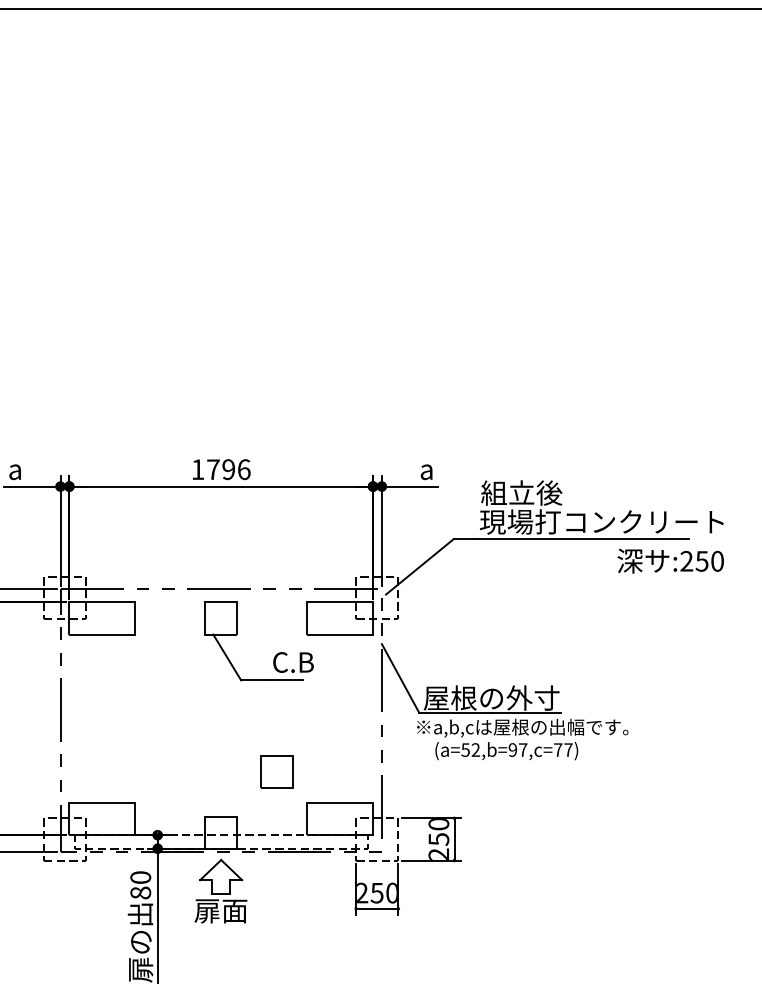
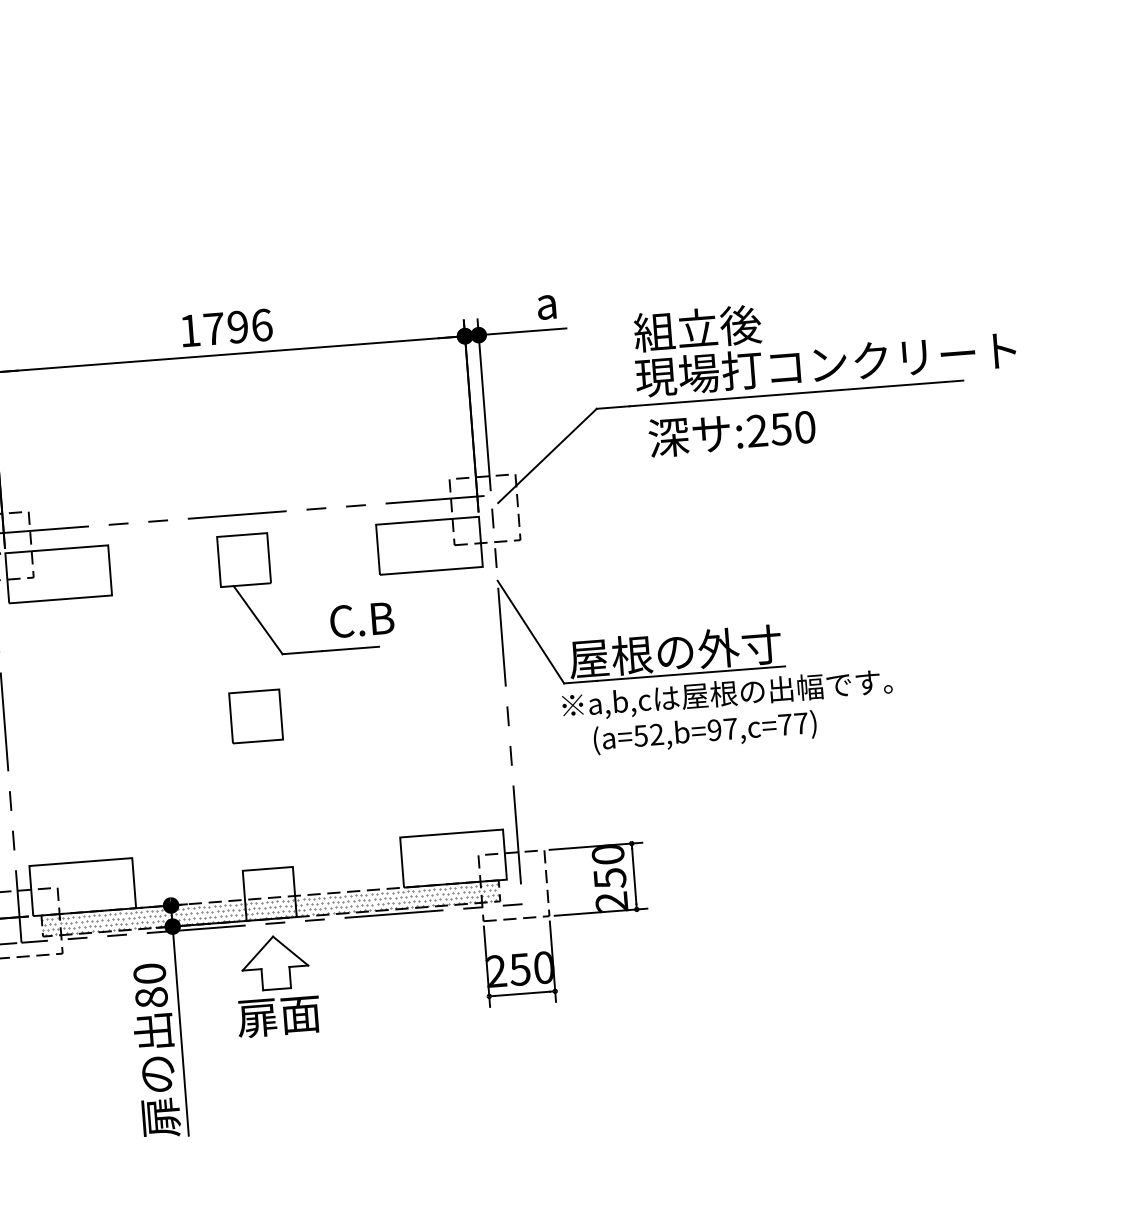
text: (670, 560) -> (731, 431), moved
part: (276, 771) -> (254, 716), moved
hatch: (220, 842) -> (269, 909), added

